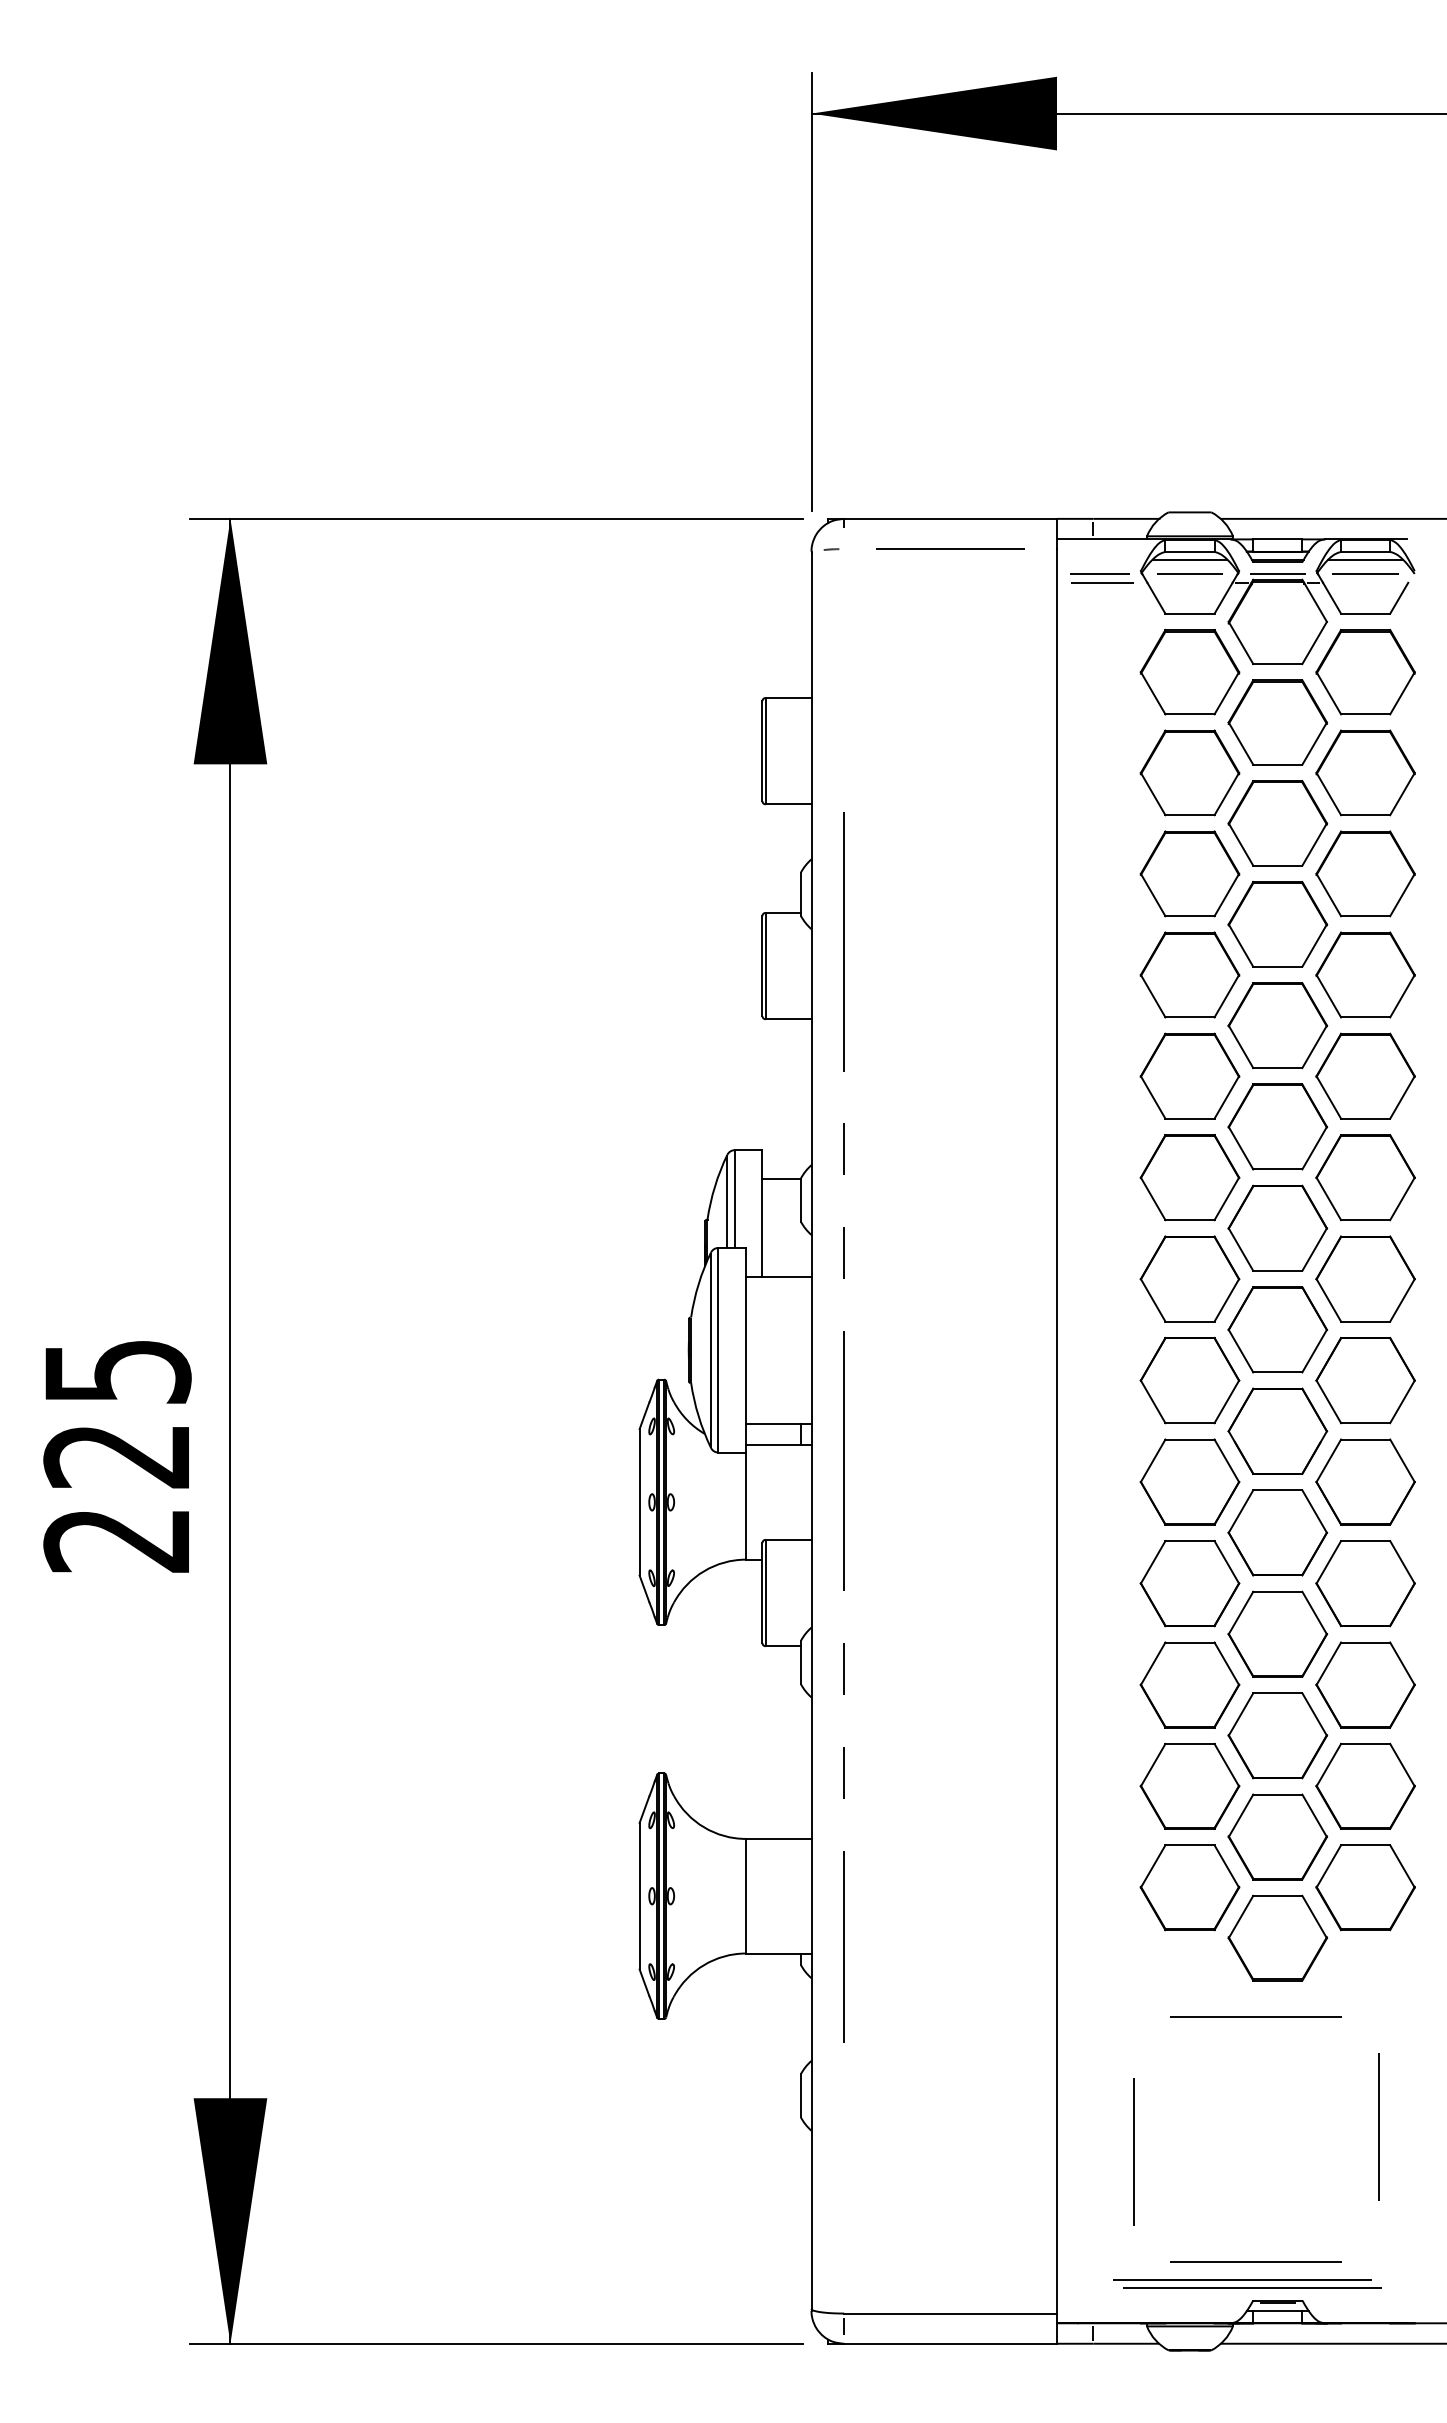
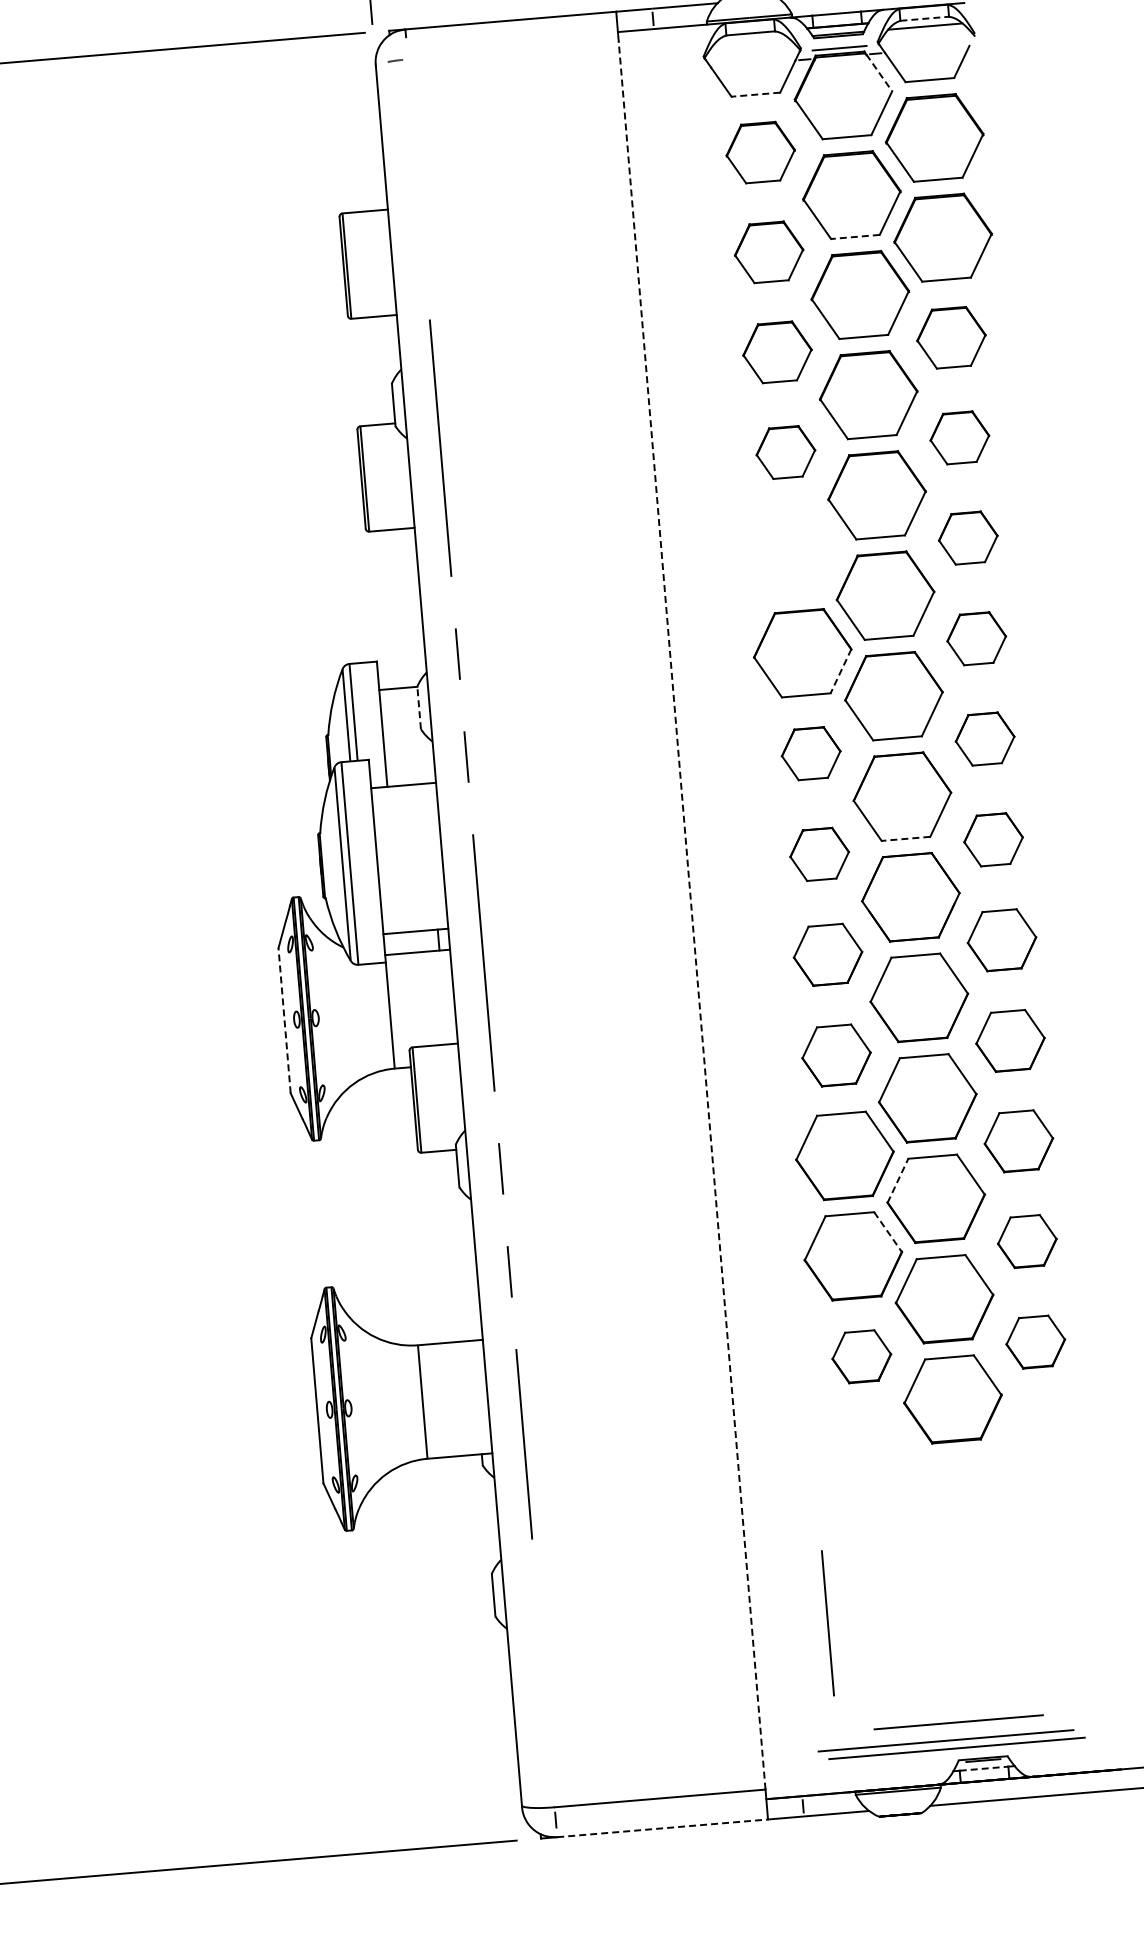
line: (950, 549) -> (513, 50), removed
line: (1365, 551) -> (924, 18), solid -> dashed
line: (1189, 559) -> (750, 40), removed
line: (1189, 573) -> (752, 54), removed
line: (1365, 573) -> (926, 40), removed
line: (1099, 574) -> (662, 63), removed
line: (1101, 582) -> (665, 71), removed
line: (1315, 602) -> (879, 73), solid -> dashed
line: (1189, 613) -> (755, 94), solid -> dashed
part: (1189, 672) -> (760, 152), size x0.7
line: (1277, 764) -> (855, 236), solid -> dashed
part: (1189, 772) -> (768, 251), size x0.7
part: (1189, 873) -> (776, 352), size x0.7
part: (1365, 873) -> (951, 337), size x0.7
part: (1189, 974) -> (785, 452), size x0.6
part: (1365, 974) -> (959, 437), size x0.6
part: (1189, 1075) -> (793, 552), removed
part: (1365, 1075) -> (968, 537), size x0.6
part: (1365, 1177) -> (976, 638), size x0.6
line: (1226, 1198) -> (840, 670), solid -> dashed
line: (800, 1199) -> (418, 707), solid -> dashed
part: (1189, 1278) -> (810, 753), size x0.6
part: (1365, 1278) -> (985, 738), size x0.6
line: (1277, 1372) -> (905, 839), solid -> dashed
part: (1189, 1380) -> (819, 854), size x0.6
part: (1365, 1380) -> (993, 839), size x0.6
line: (1057, 1430) -> (692, 914), solid -> dashed
part: (1189, 1481) -> (827, 954), size x0.7
part: (1365, 1481) -> (1001, 939), size x0.7
line: (639, 1501) -> (284, 1019), solid -> dashed
part: (1189, 1583) -> (836, 1055), size x0.7
part: (1365, 1583) -> (1010, 1040), size x0.7
part: (1365, 1684) -> (1018, 1140), size x0.7
line: (1240, 1714) -> (897, 1180), solid -> dashed
line: (1226, 1765) -> (887, 1232), solid -> dashed
part: (1365, 1785) -> (1027, 1240), size x0.6
part: (1189, 1887) -> (861, 1356), size x0.6
part: (1365, 1887) -> (1035, 1341), size x0.6
line: (1256, 2016) -> (938, 1478), removed
line: (1379, 2127) -> (1069, 1578), removed
line: (1277, 2311) -> (983, 1769), solid -> dashed
line: (951, 2343) -> (663, 1828), solid -> dashed

